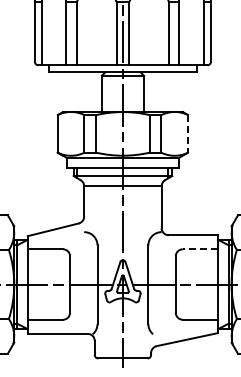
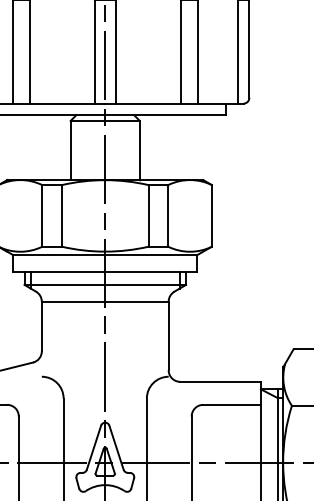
line: (188, 133) -> (212, 215), dashed -> solid
line: (200, 249) -> (232, 405), dashed -> solid

